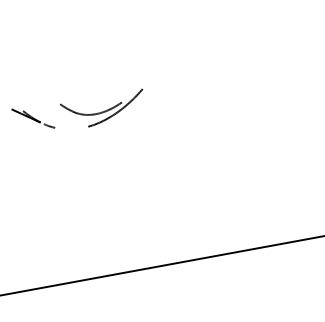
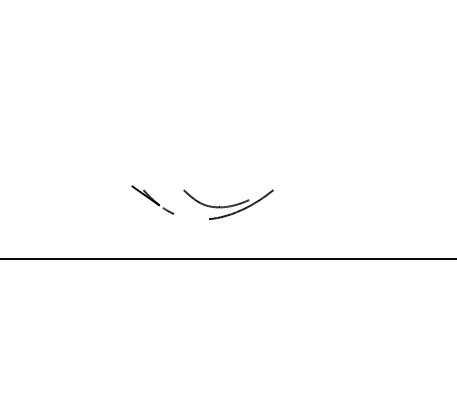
part: (79, 112) -> (202, 202), moved

